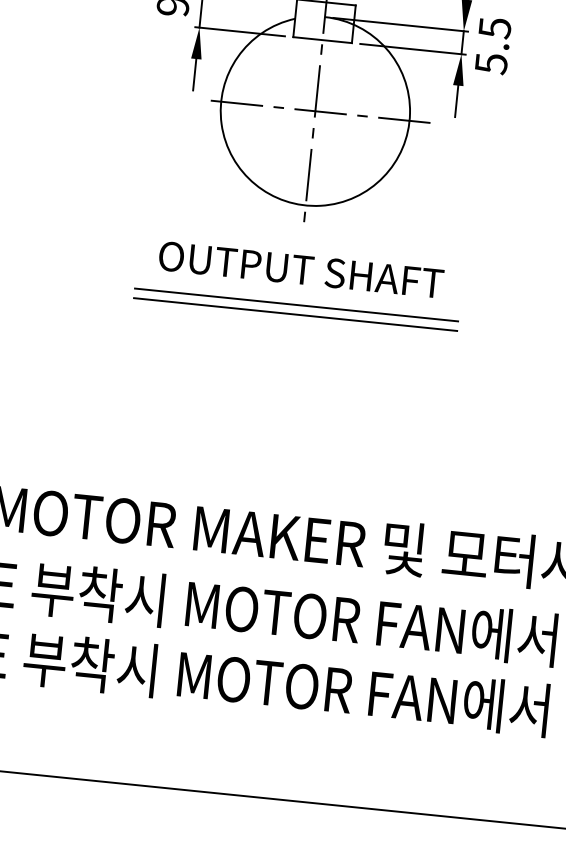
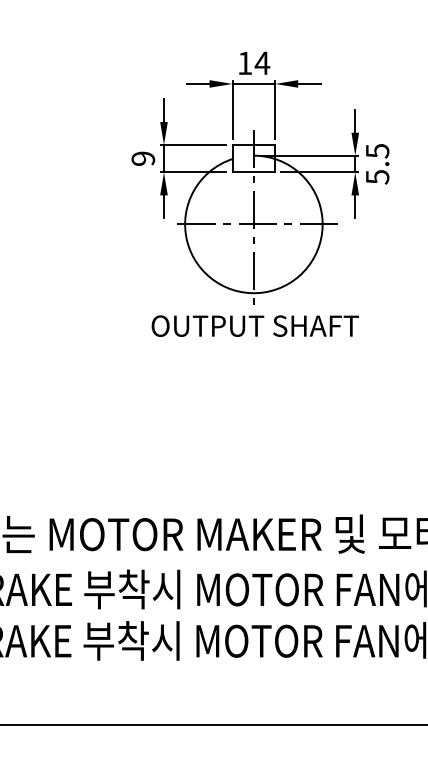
text: (300, 268) -> (254, 325), moved
line: (296, 304) -> (254, 365), removed
line: (295, 314) -> (254, 372), removed

